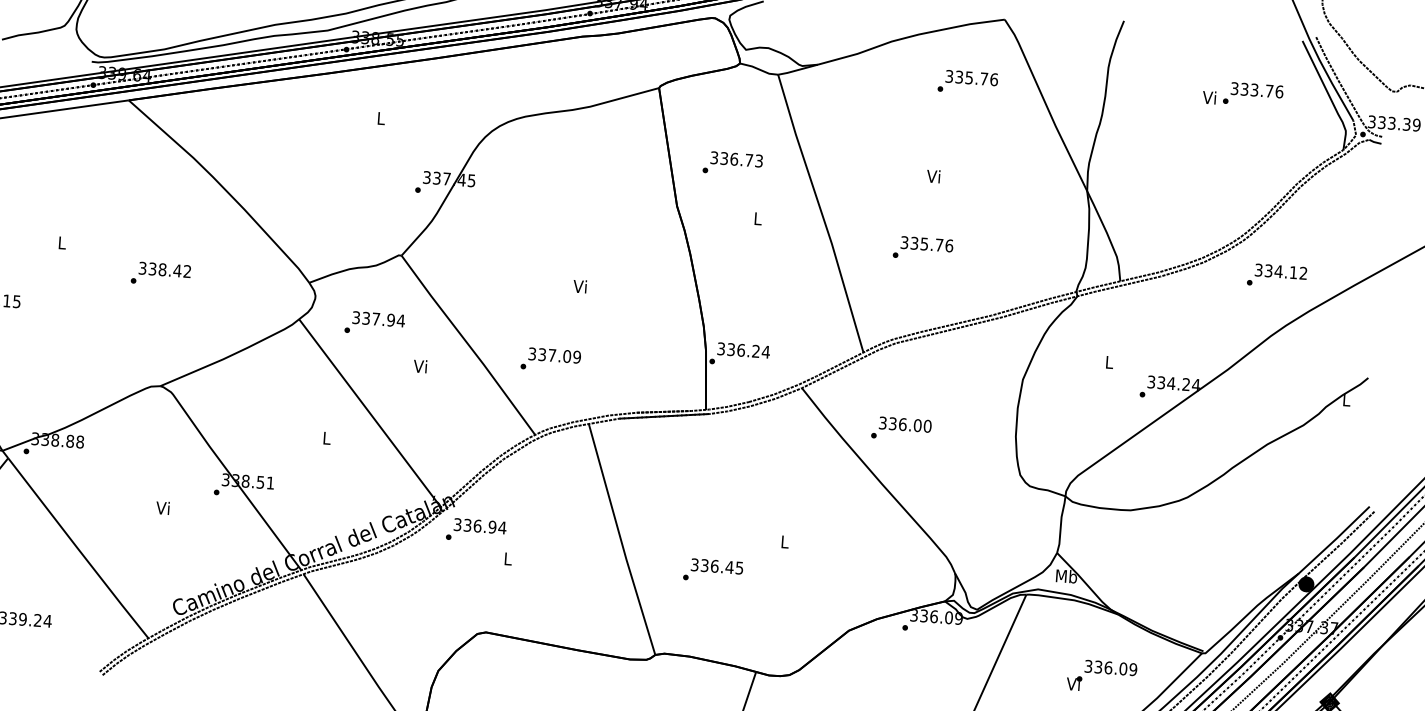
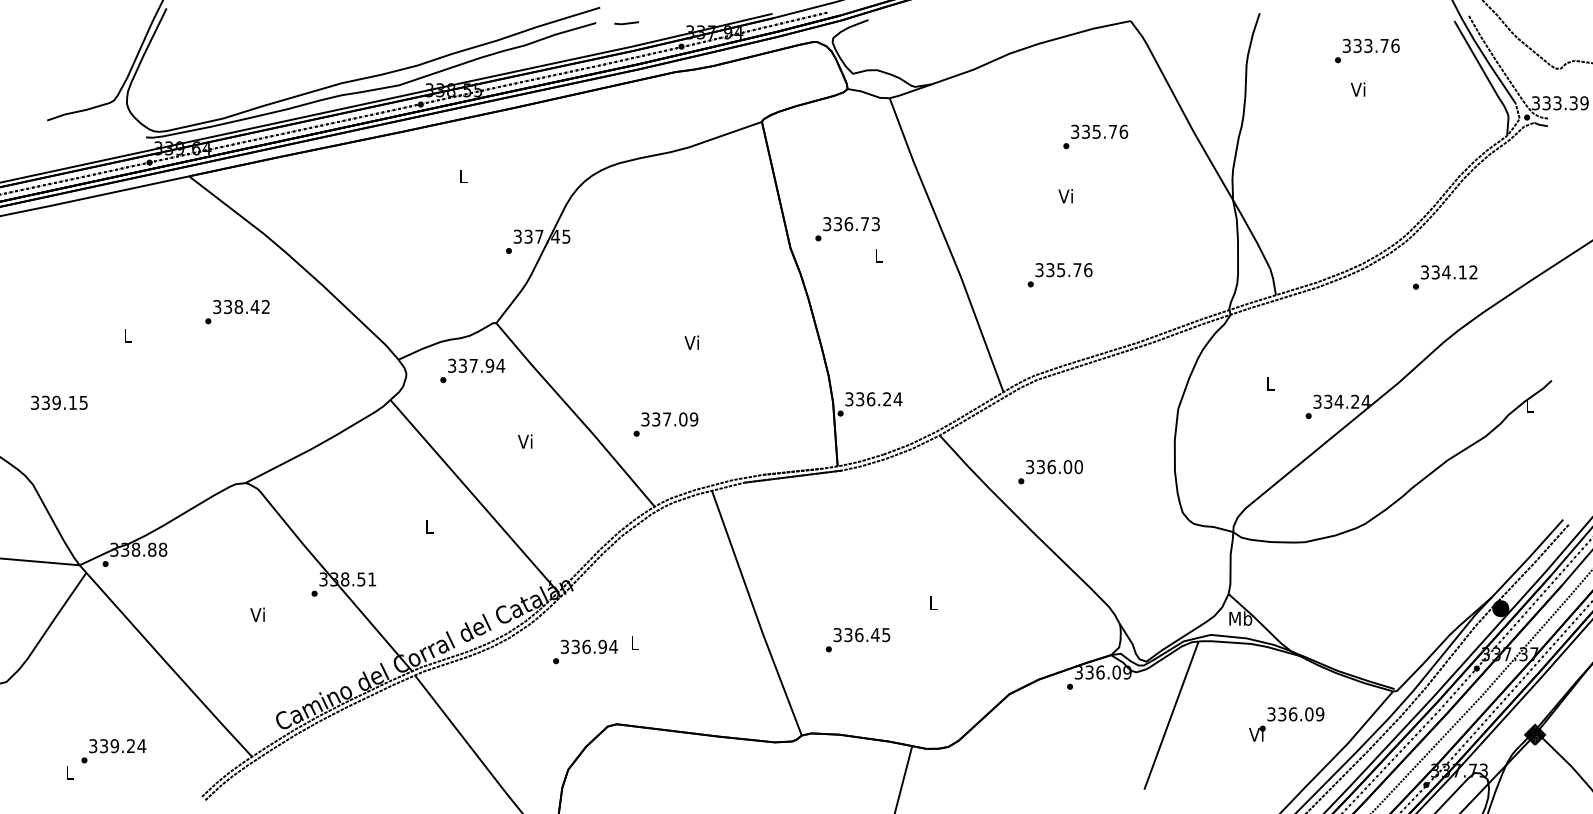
text: (967, 82) -> (1095, 136), moved
text: (1253, 94) -> (1367, 50), moved
text: (732, 164) -> (847, 229), moved
text: (161, 274) -> (237, 312), moved
text: (374, 323) -> (472, 370), moved
text: (476, 530) -> (585, 651), moved

